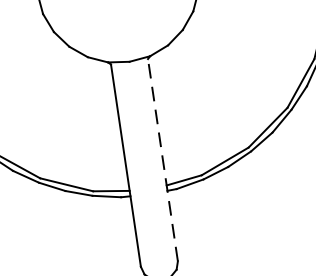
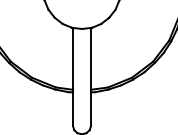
line: (162, 159) -> (90, 77), dashed -> solid

